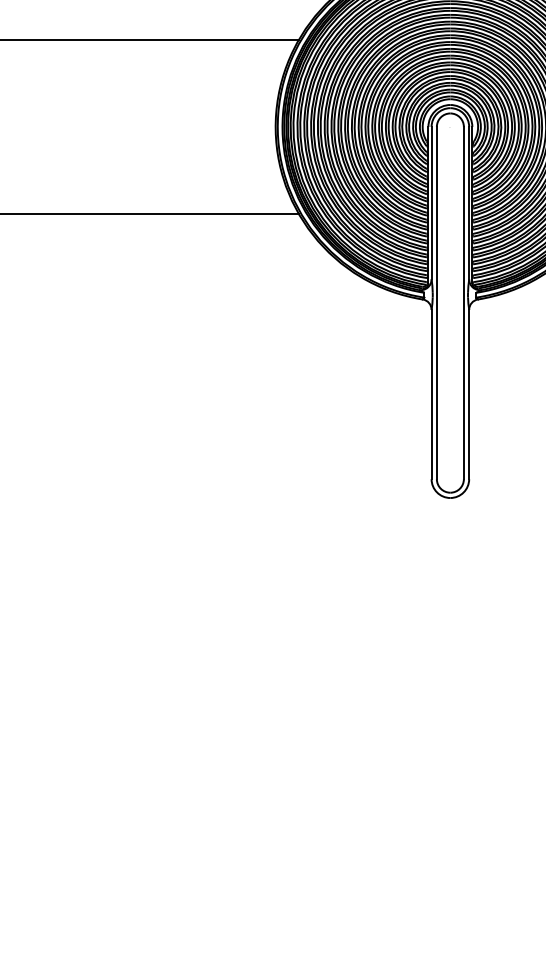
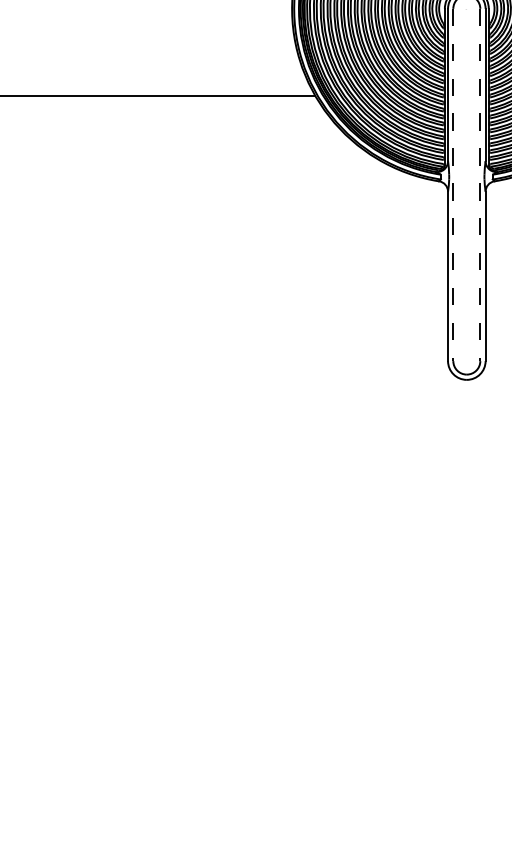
line: (436, 303) -> (452, 185), solid -> dashed
line: (463, 303) -> (479, 185), solid -> dashed

